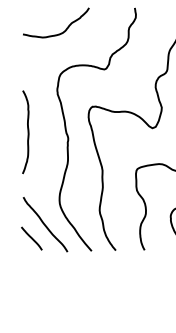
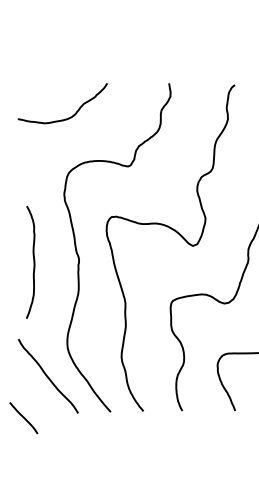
curve: (27, 131) -> (33, 261), moved
line: (31, 238) -> (23, 418), moved

